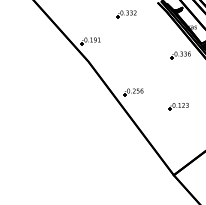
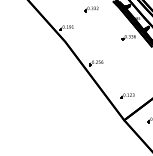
part: (178, 105) -> (127, 95), moved

